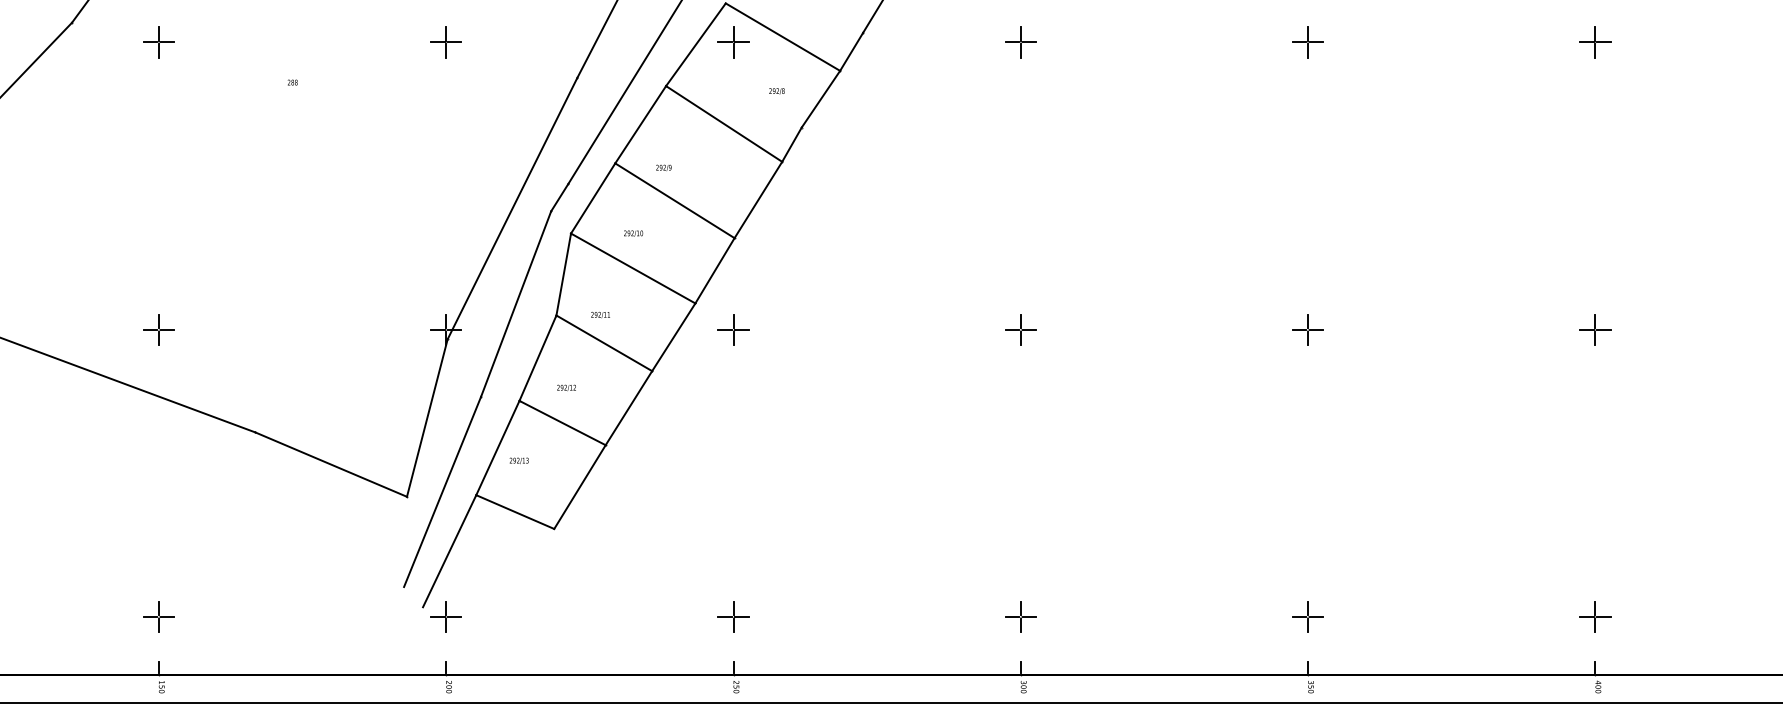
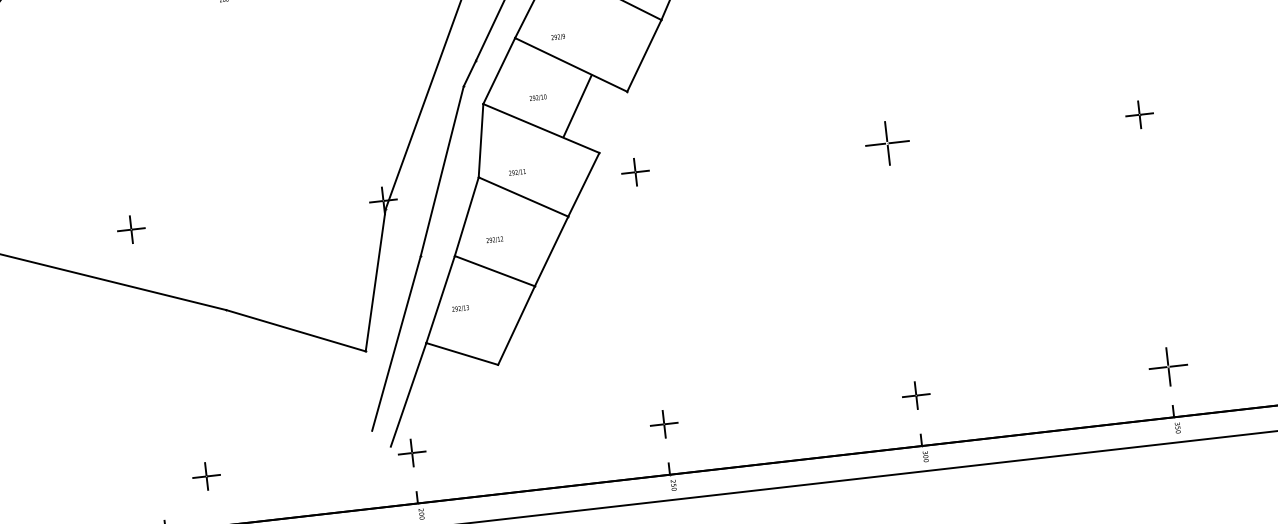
line: (714, 270) -> (577, 105), moved
part: (1020, 329) -> (887, 143), size x1.6
part: (158, 616) -> (206, 475), moved
part: (1307, 616) -> (1167, 366), size x1.4

